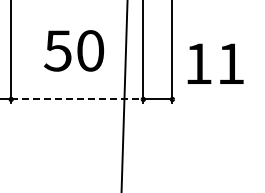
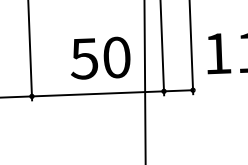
text: (73, 50) -> (99, 57), moved
line: (77, 99) -> (98, 93), dashed -> solid

